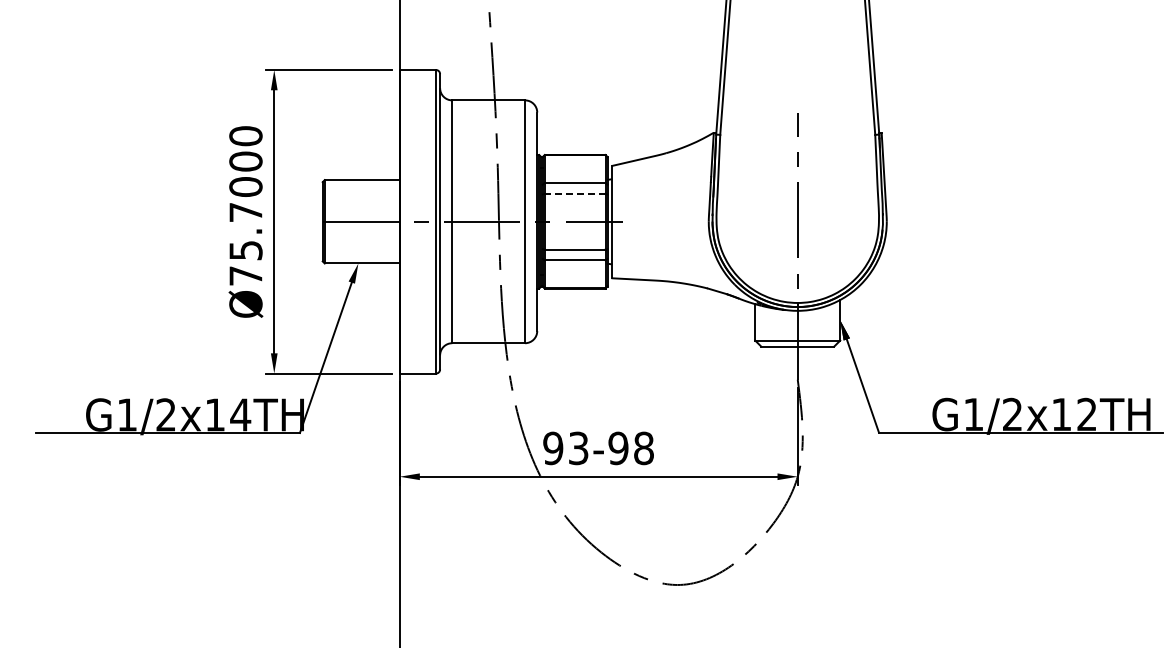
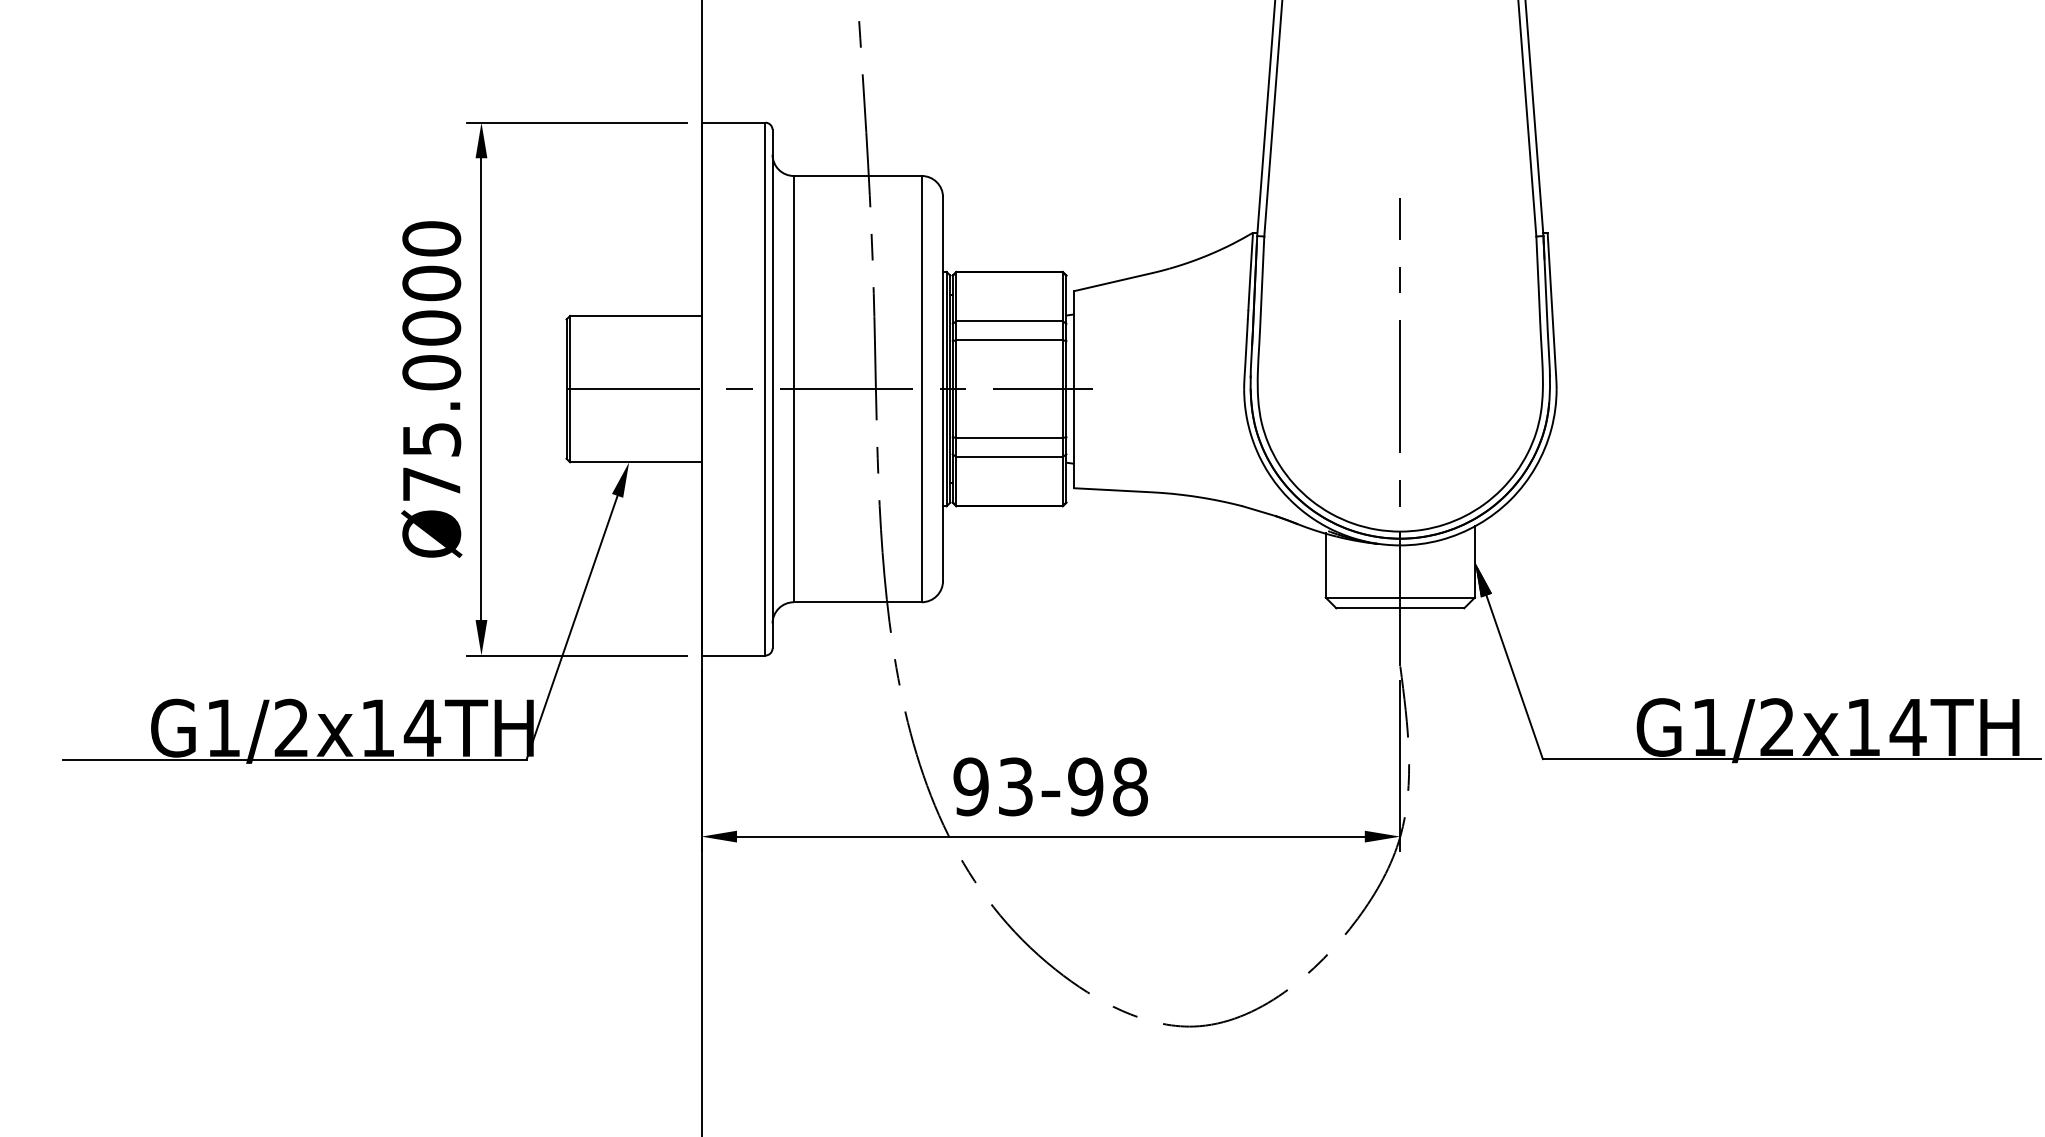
line: (574, 193) -> (1008, 339), dashed -> solid
text: (245, 212) -> (430, 372), Ø75.7000 -> Ø75.0000
text: (1086, 413) -> (1907, 725), G1/2x12TH -> G1/2x14TH

